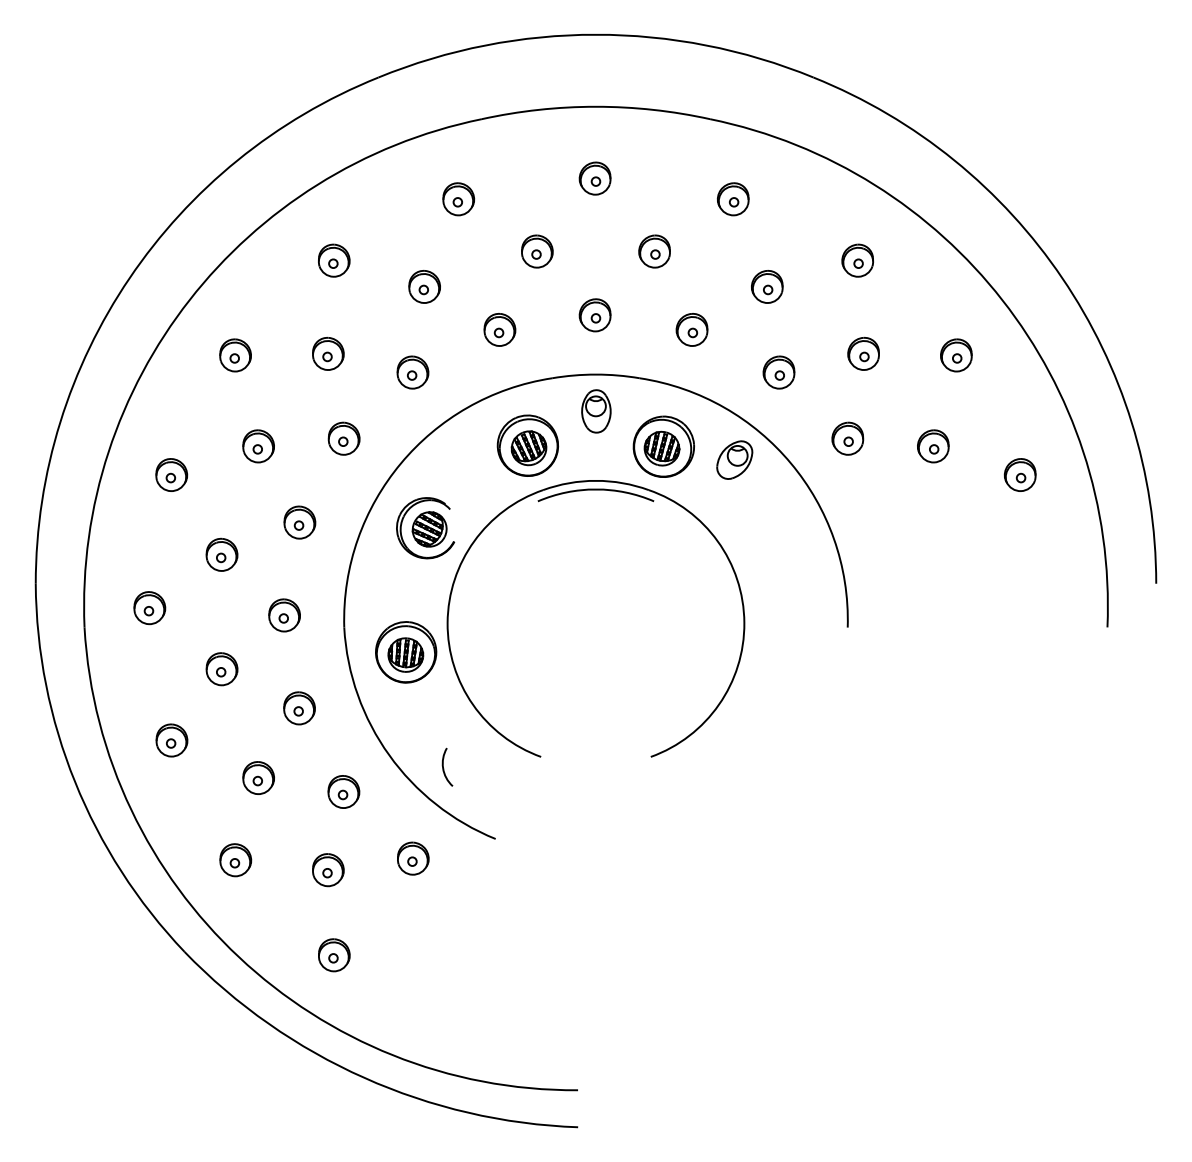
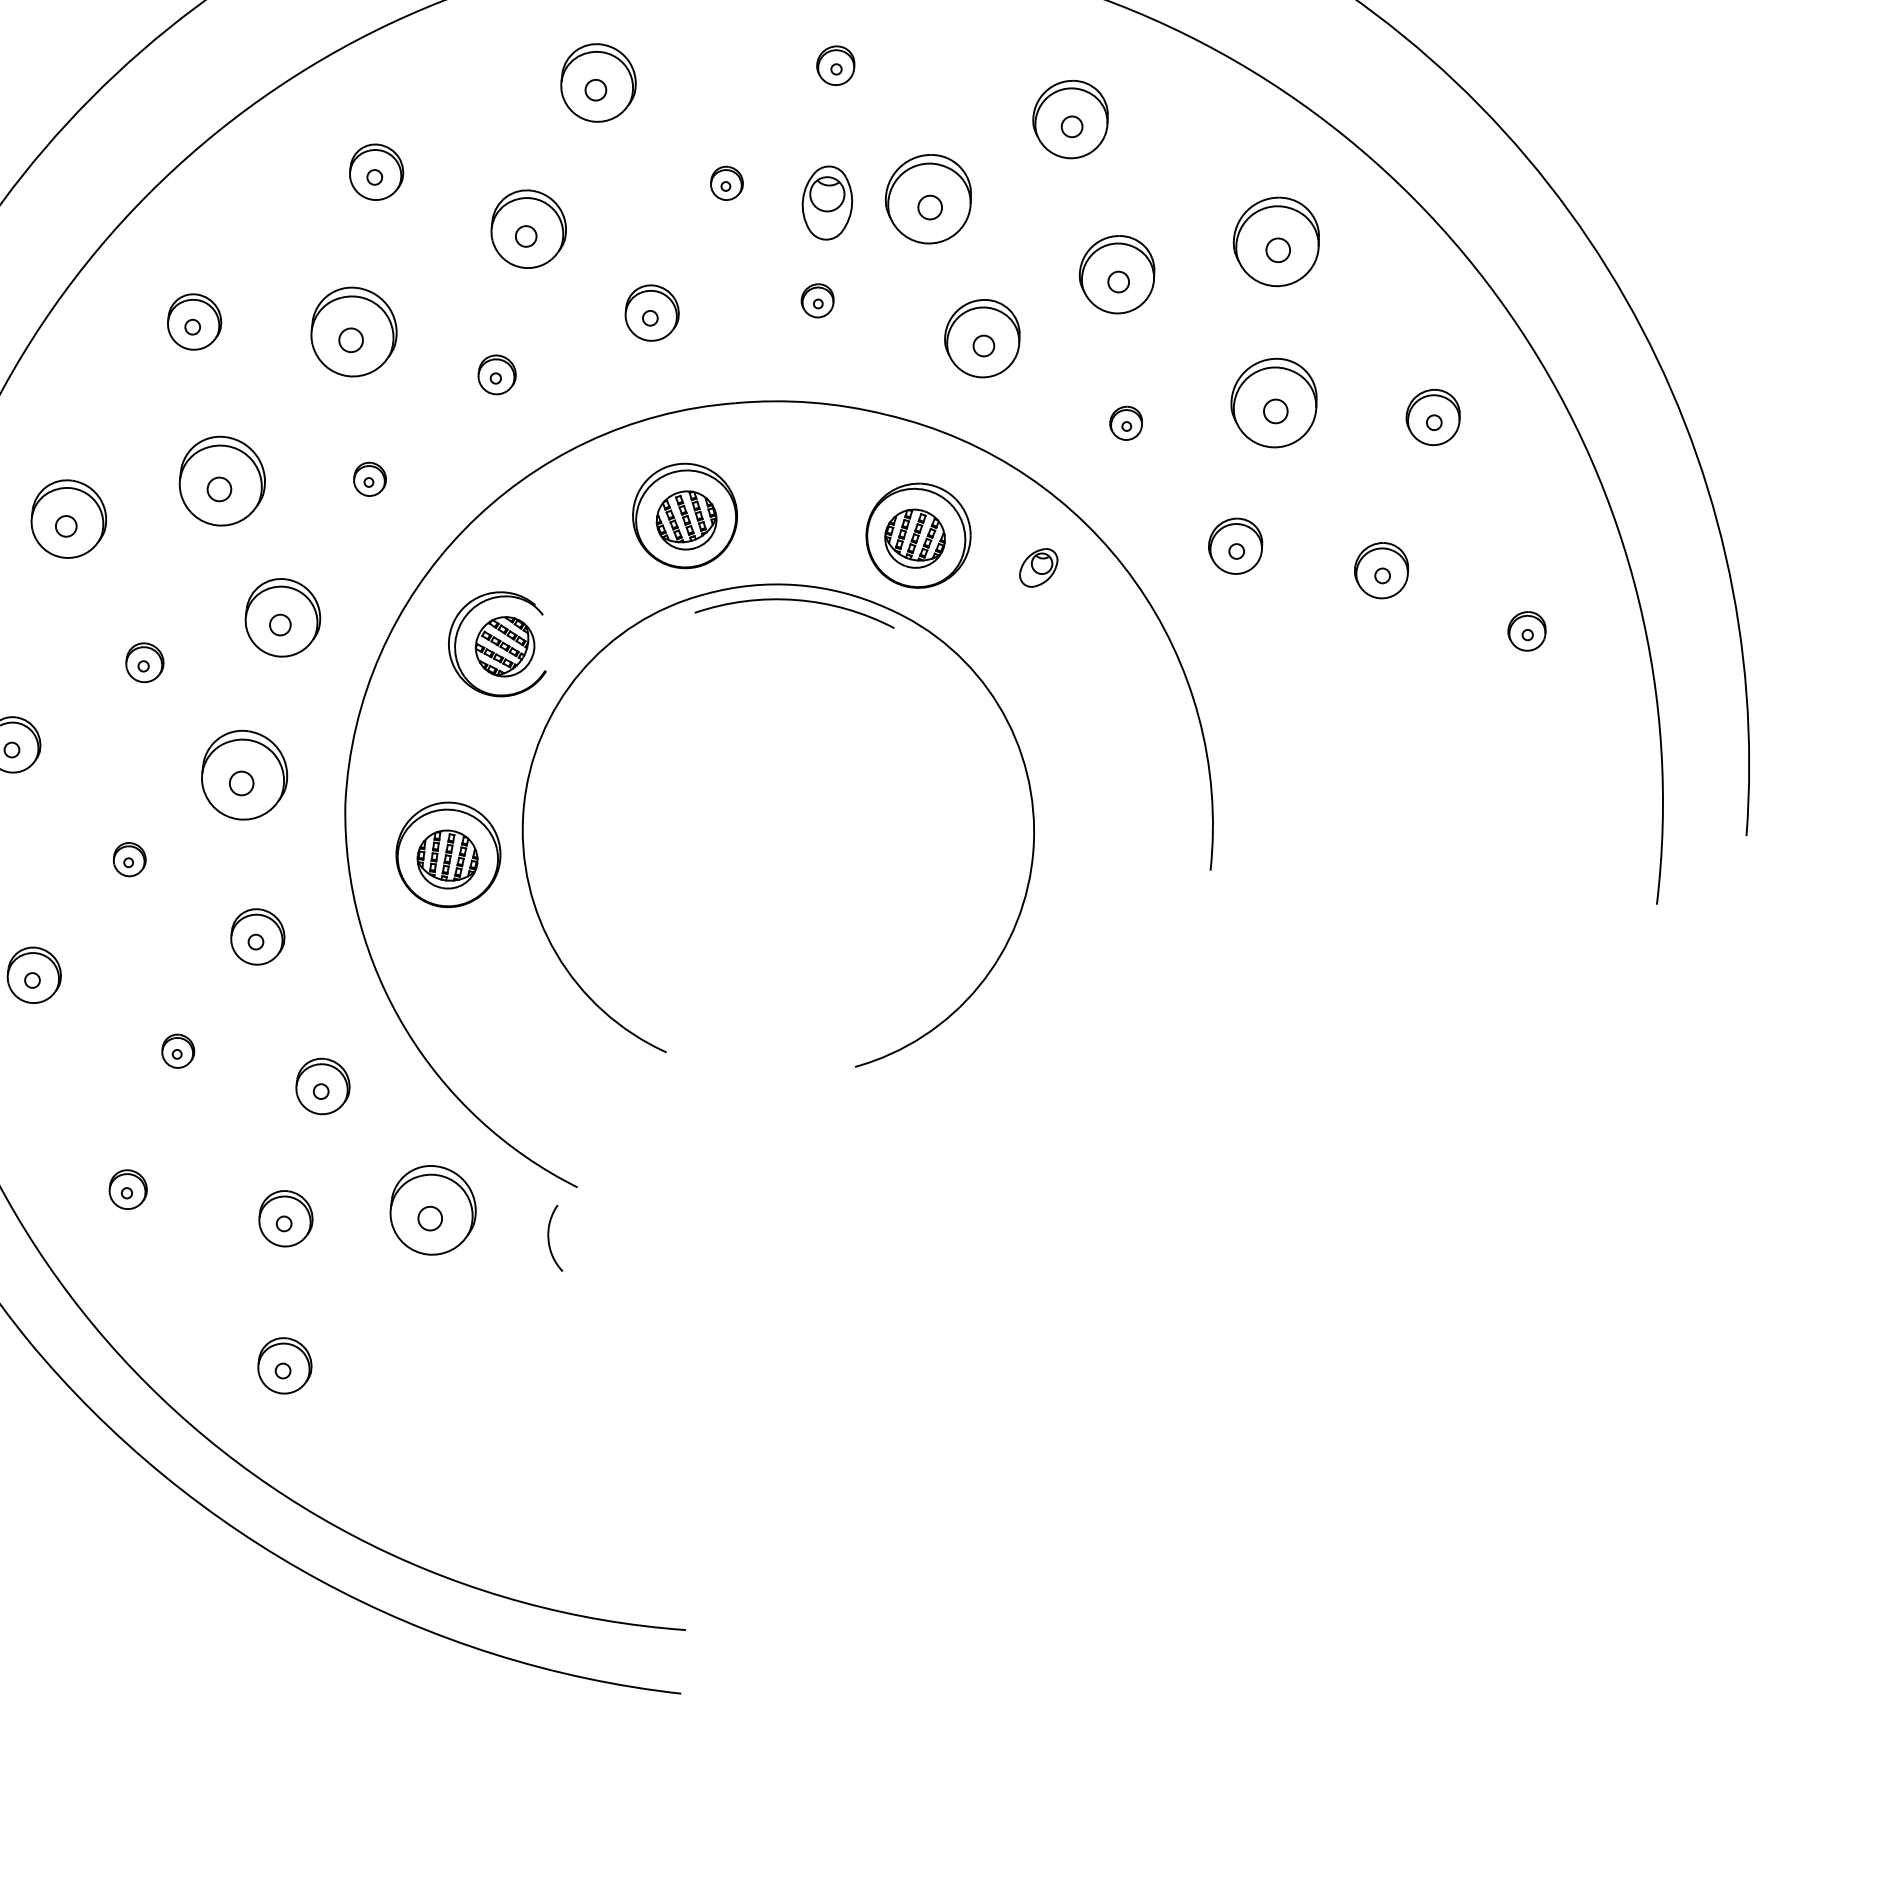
part: (594, 178) -> (834, 65), size x0.7
part: (458, 199) -> (598, 83), size x1.4
part: (732, 199) -> (1069, 119), size x1.4
part: (537, 251) -> (727, 183), size x0.6
part: (654, 251) -> (928, 198), size x1.6
part: (857, 260) -> (1275, 241), size x1.6
part: (424, 286) -> (528, 228), size x1.4
part: (767, 286) -> (1117, 273), size x1.4
part: (594, 315) -> (816, 300), size x0.6
part: (691, 329) -> (981, 337), size x1.4
part: (328, 353) -> (354, 331), size x1.6
part: (863, 353) -> (1273, 401), size x1.6
part: (412, 372) -> (496, 374), size x0.7
part: (778, 372) -> (1125, 423), size x0.6
part: (596, 411) -> (827, 203), moved
part: (343, 438) -> (369, 479), size x0.6
part: (258, 446) -> (221, 481), size x1.6
part: (734, 459) -> (1038, 566), size x0.6
part: (171, 474) -> (68, 518), size x1.4
part: (1019, 474) -> (1525, 630), size x0.7
part: (299, 522) -> (282, 617), size x1.4
part: (221, 554) -> (144, 662), size x0.7
part: (284, 615) -> (244, 775), size x1.6
part: (221, 669) -> (128, 859), size x0.6
arc: (444, 768) -> (550, 1239), moved
part: (258, 777) -> (178, 1050), size x0.6
part: (413, 858) -> (433, 1210), size x1.6
part: (235, 860) -> (127, 1189), size x0.7

